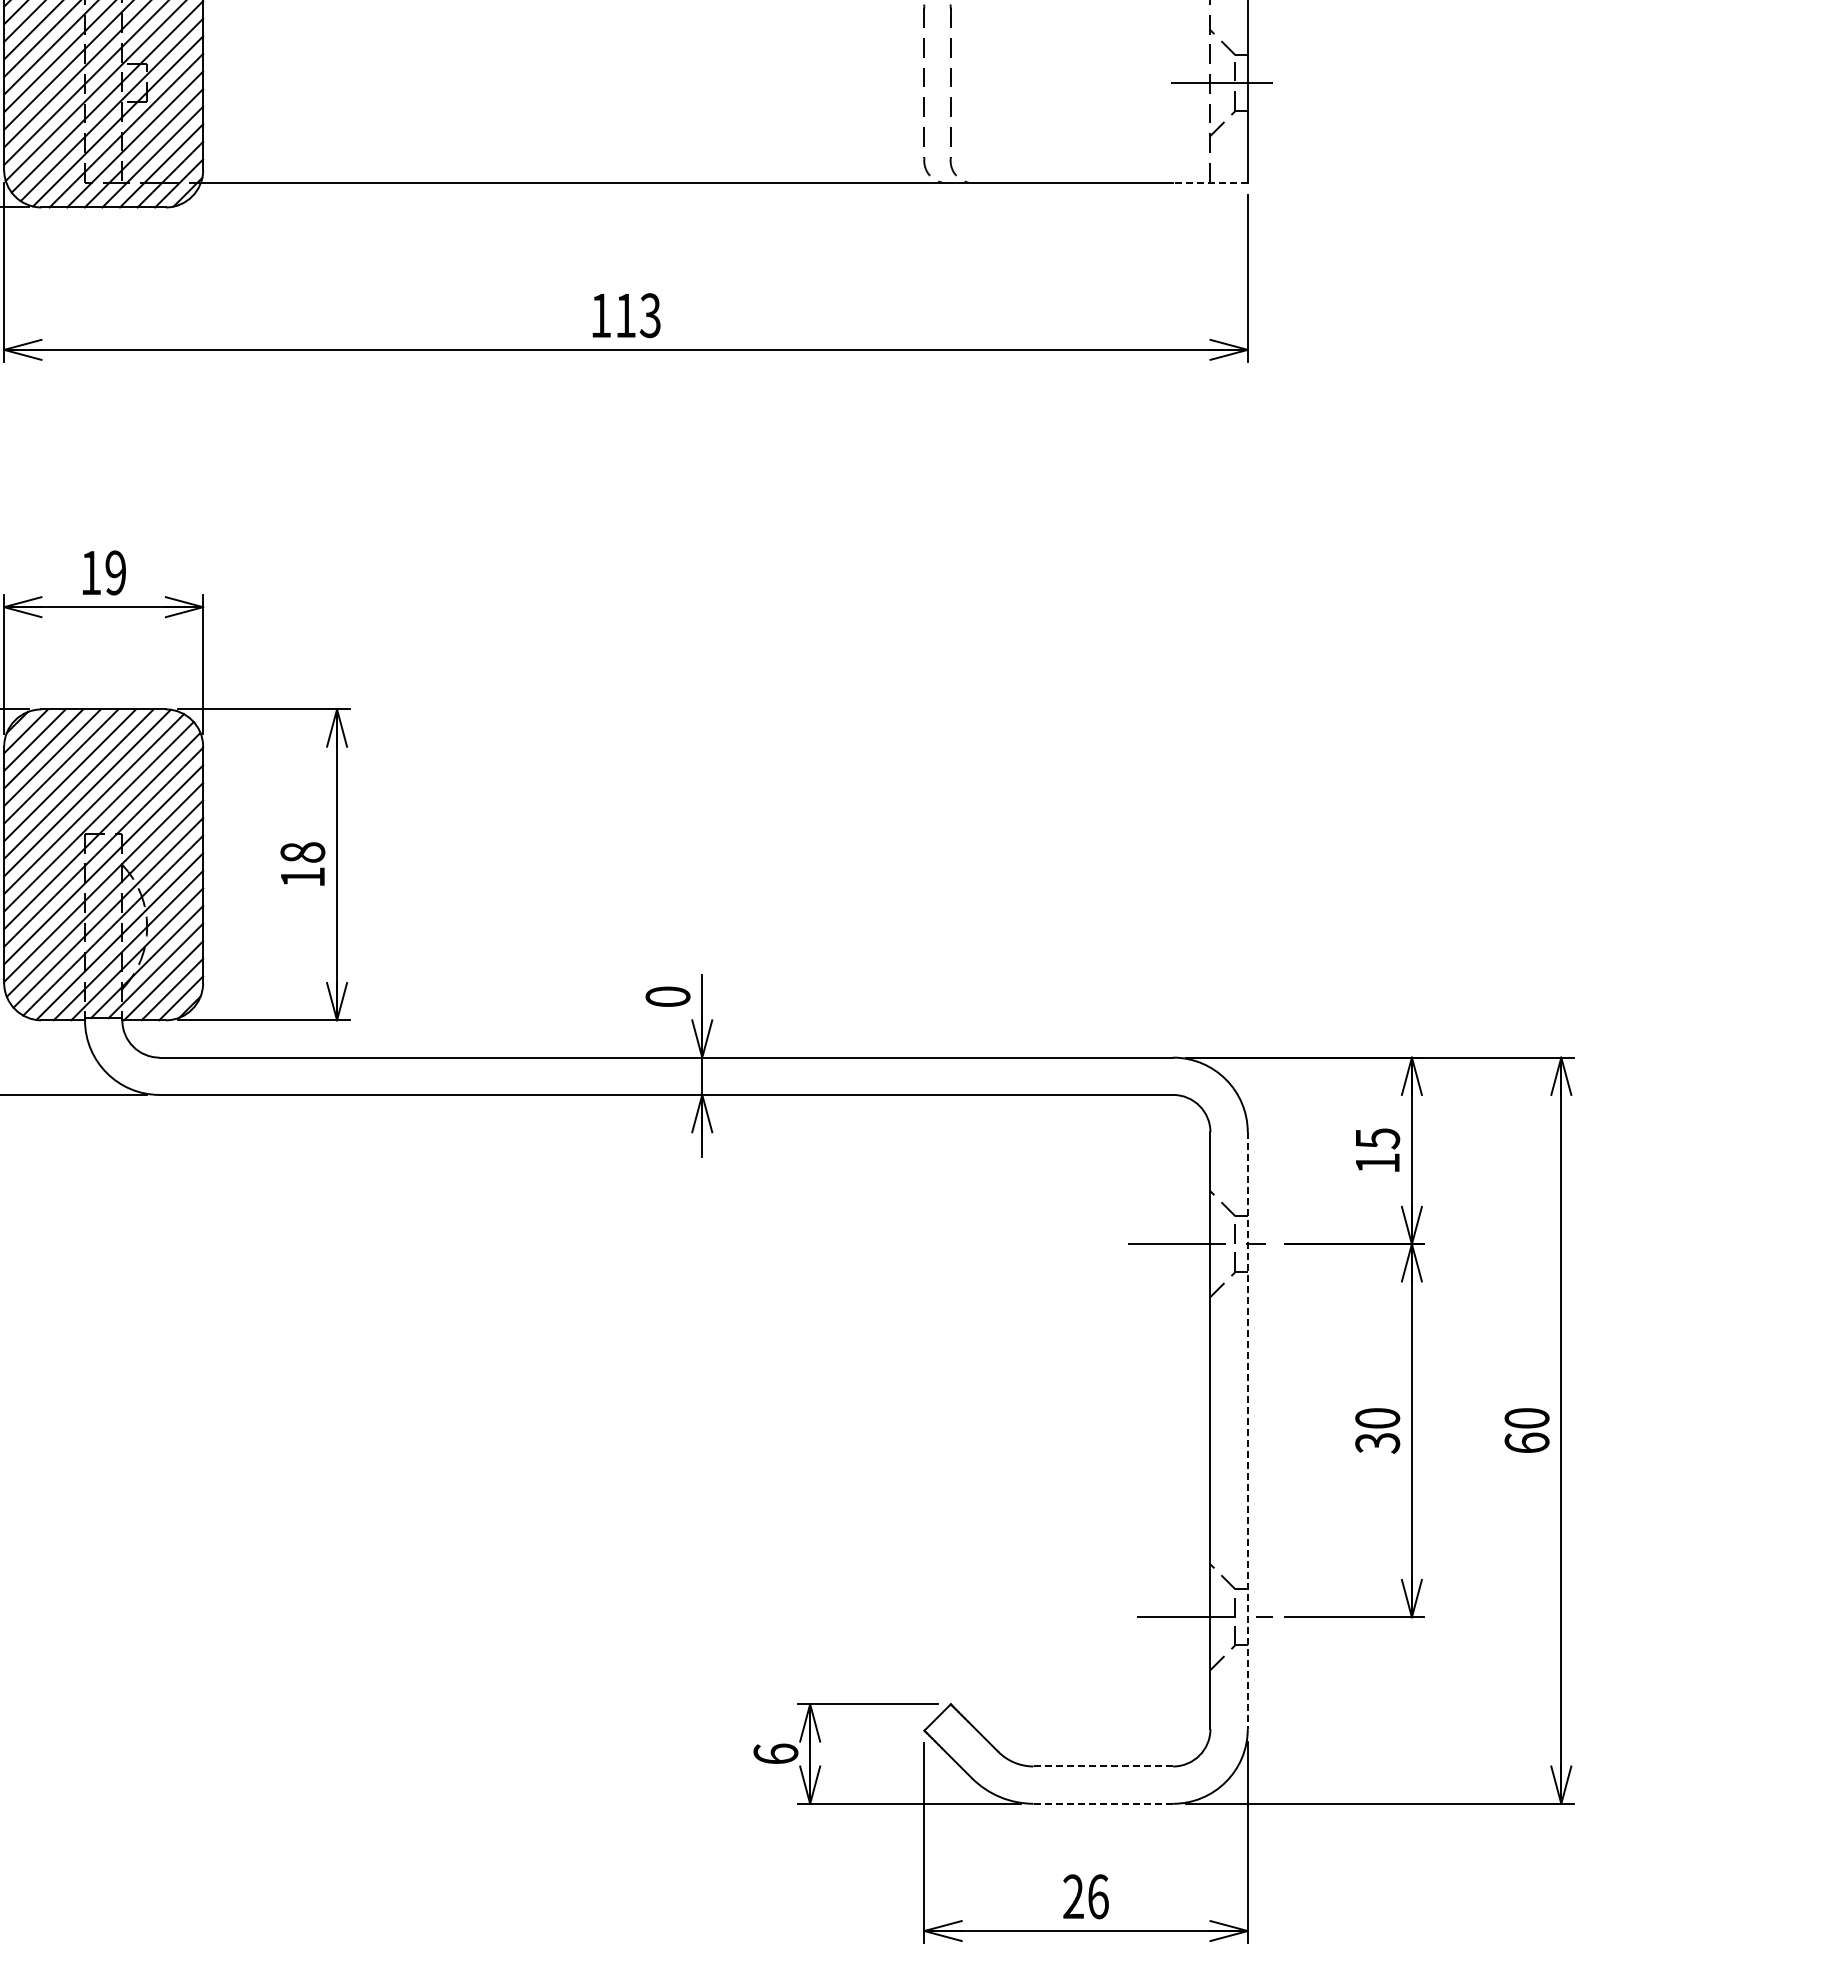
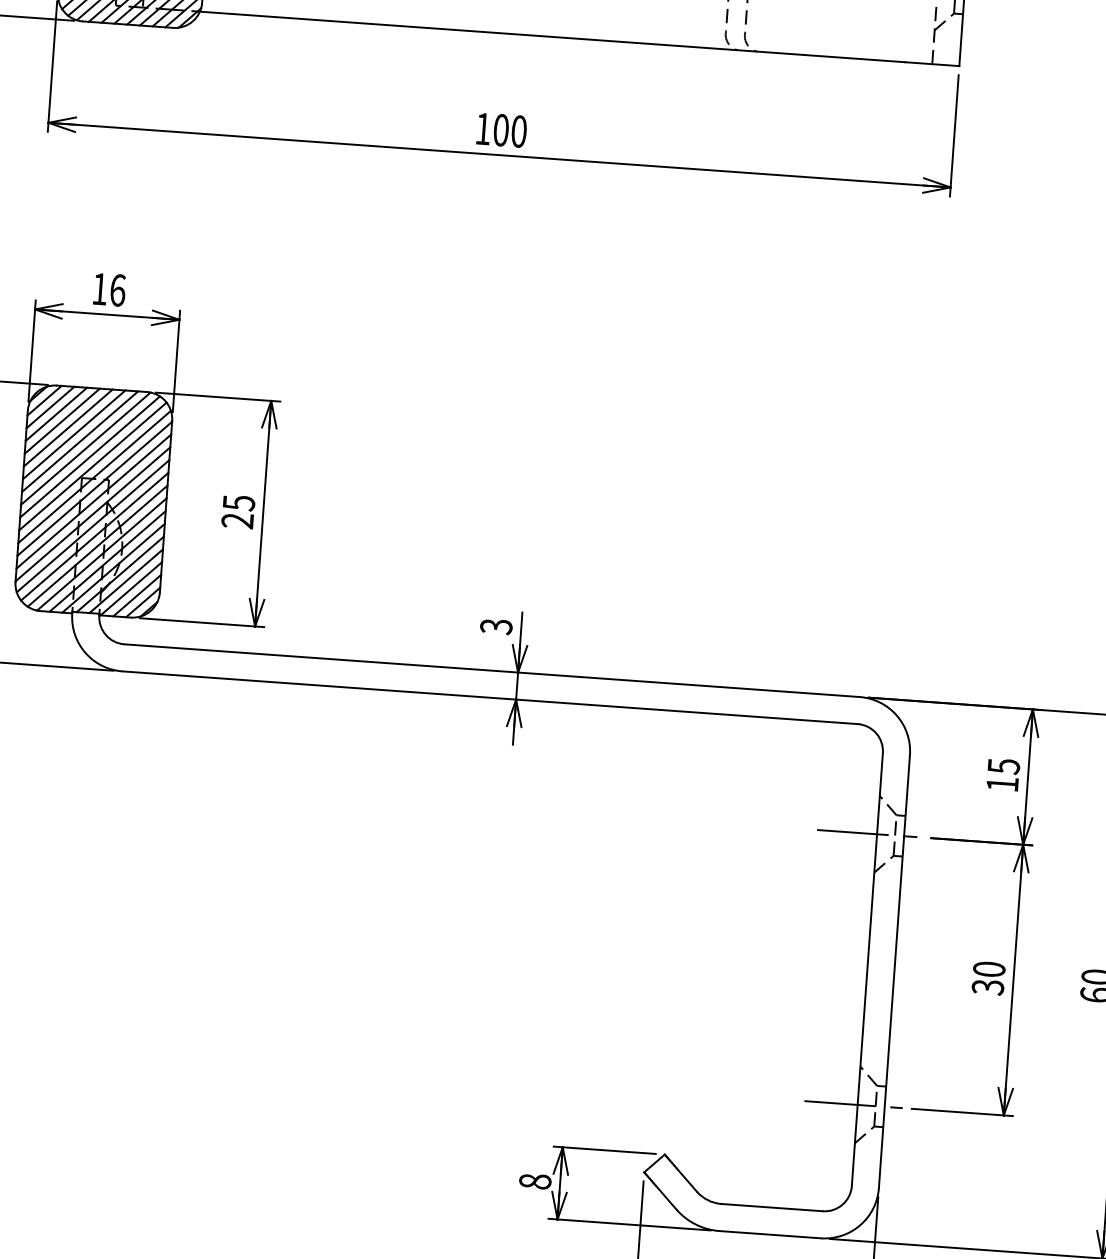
line: (1209, 182) -> (931, 64), dashed -> solid
text: (637, 315) -> (509, 130), 113 -> 100
text: (115, 572) -> (117, 290), 19 -> 16
text: (302, 864) -> (238, 511), 18 -> 25
text: (667, 996) -> (496, 626), 0 -> 3
line: (1247, 1431) -> (894, 972), dashed -> solid
text: (775, 1753) -> (535, 1181), 6 -> 8
line: (1103, 1766) -> (772, 1207), dashed -> solid
line: (1103, 1803) -> (770, 1234), dashed -> solid

